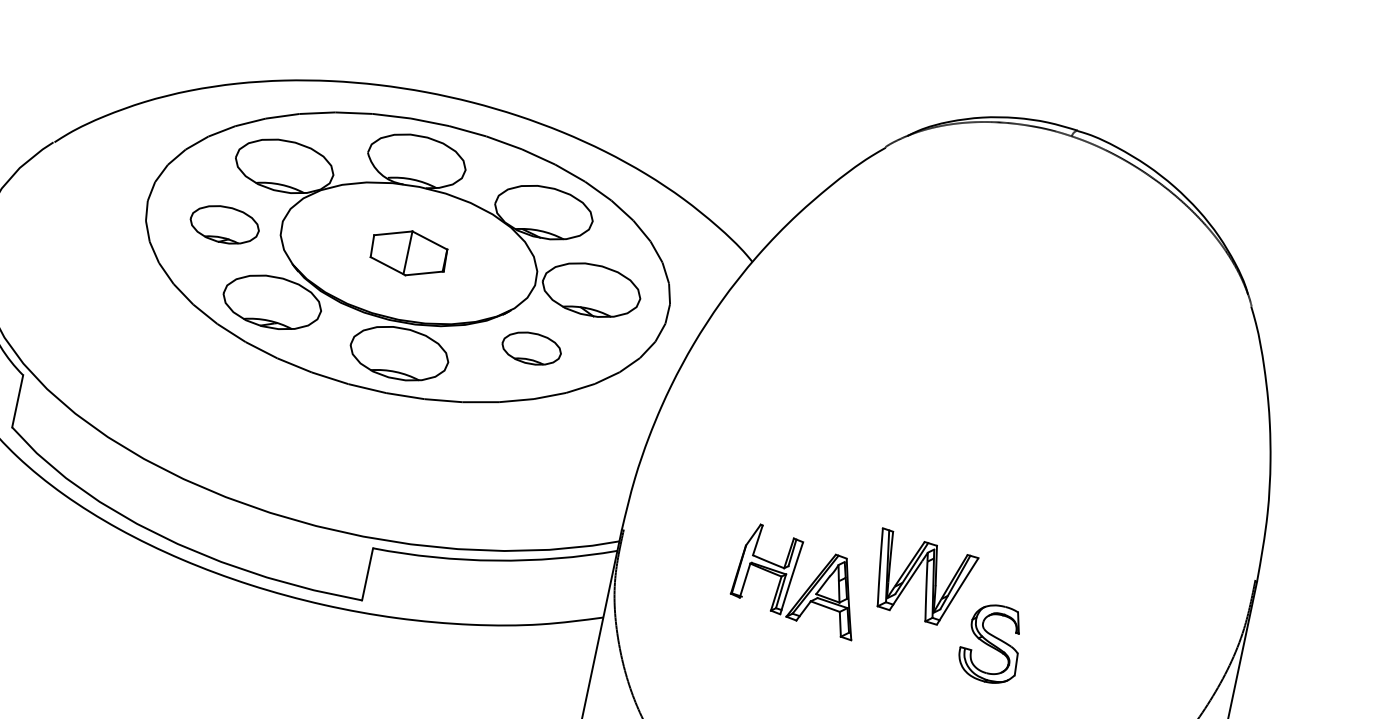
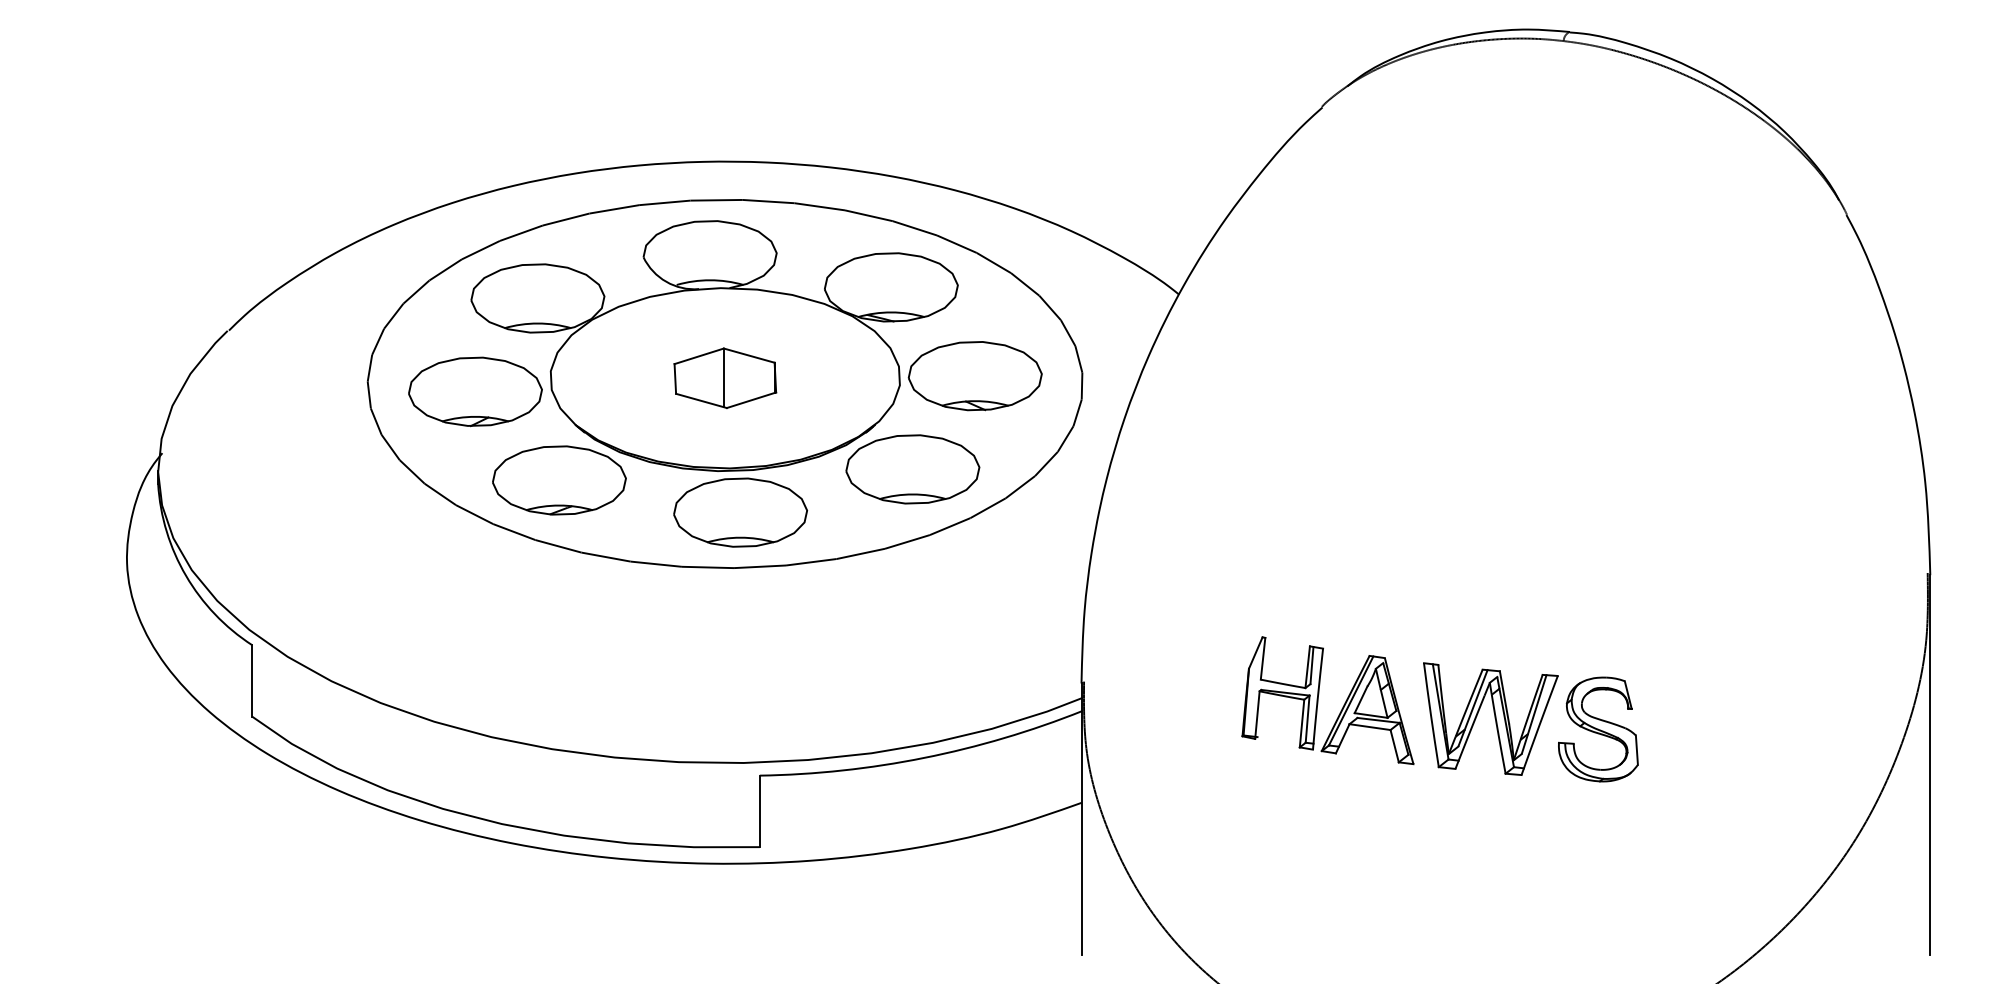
part: (224, 224) -> (475, 391), size x1.43
part: (531, 348) -> (912, 469), size x1.67
part: (922, 578) -> (1490, 718), moved

